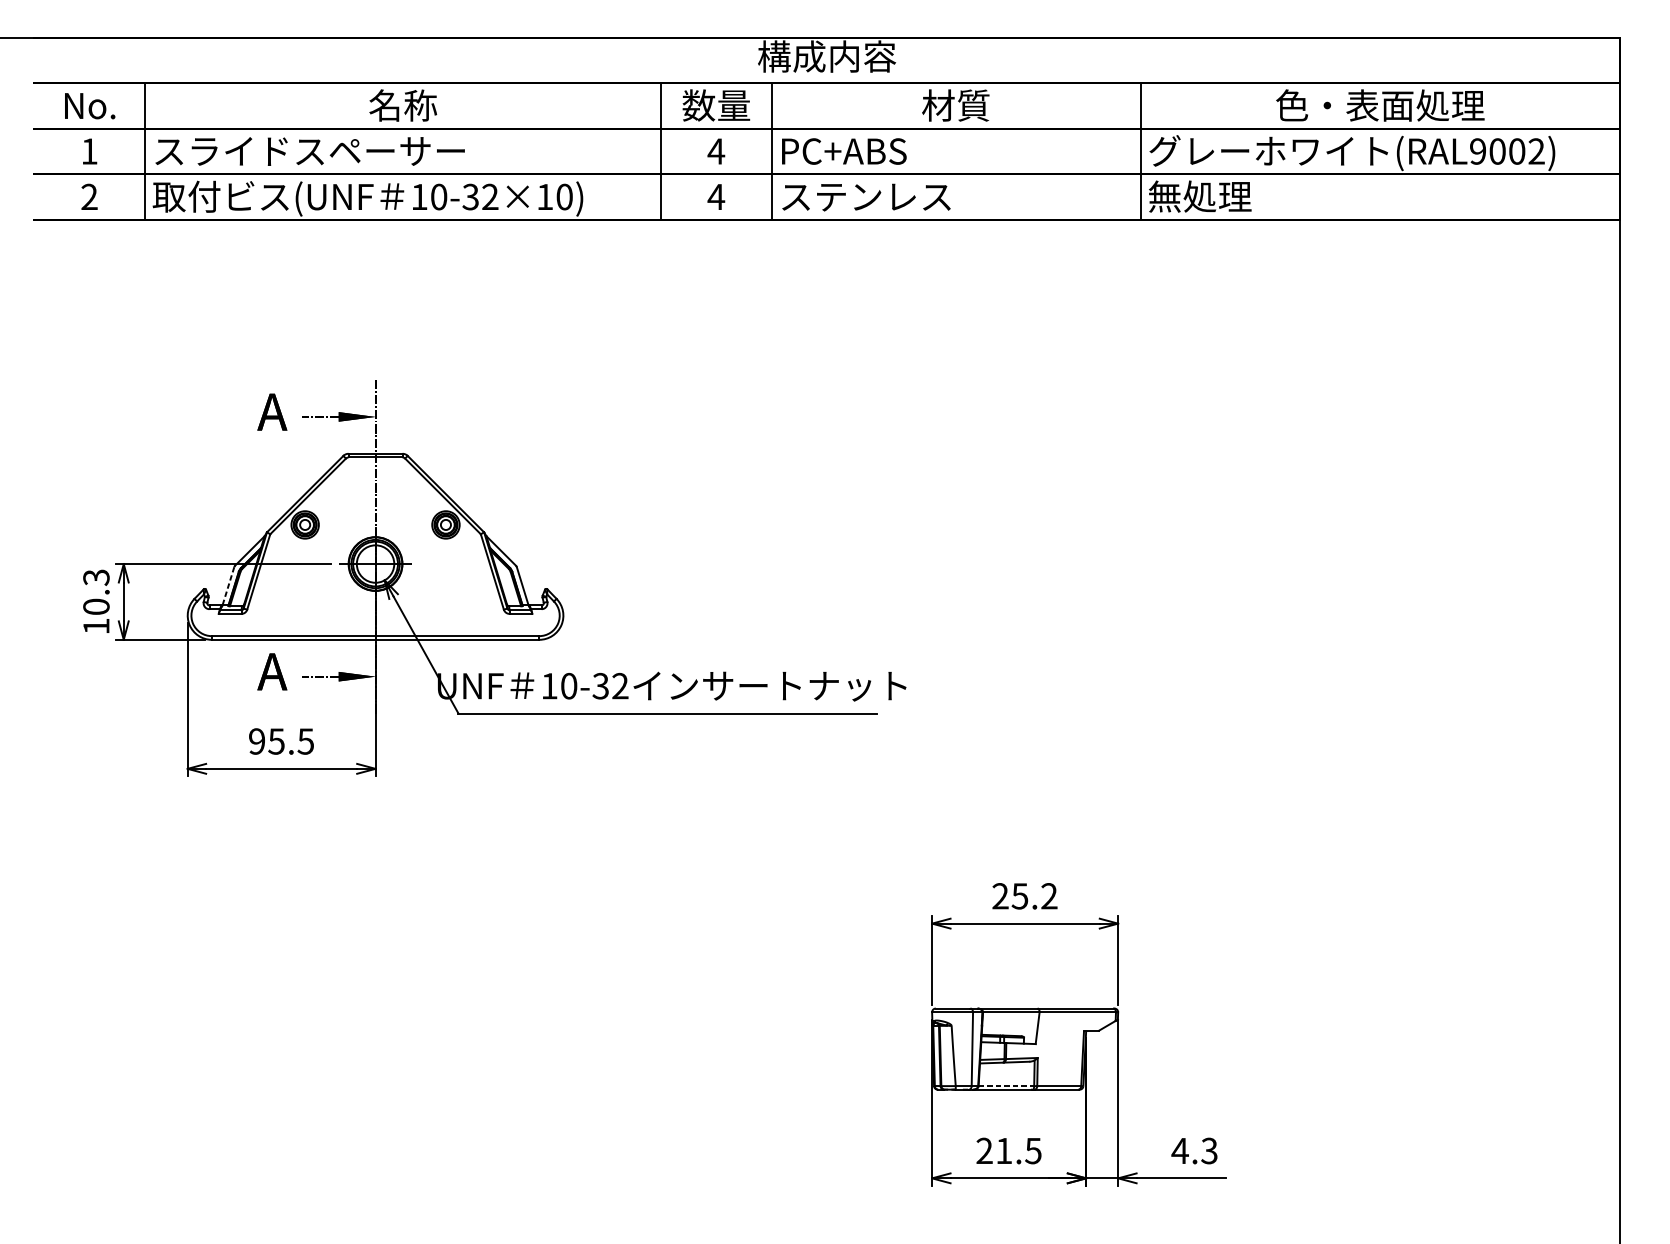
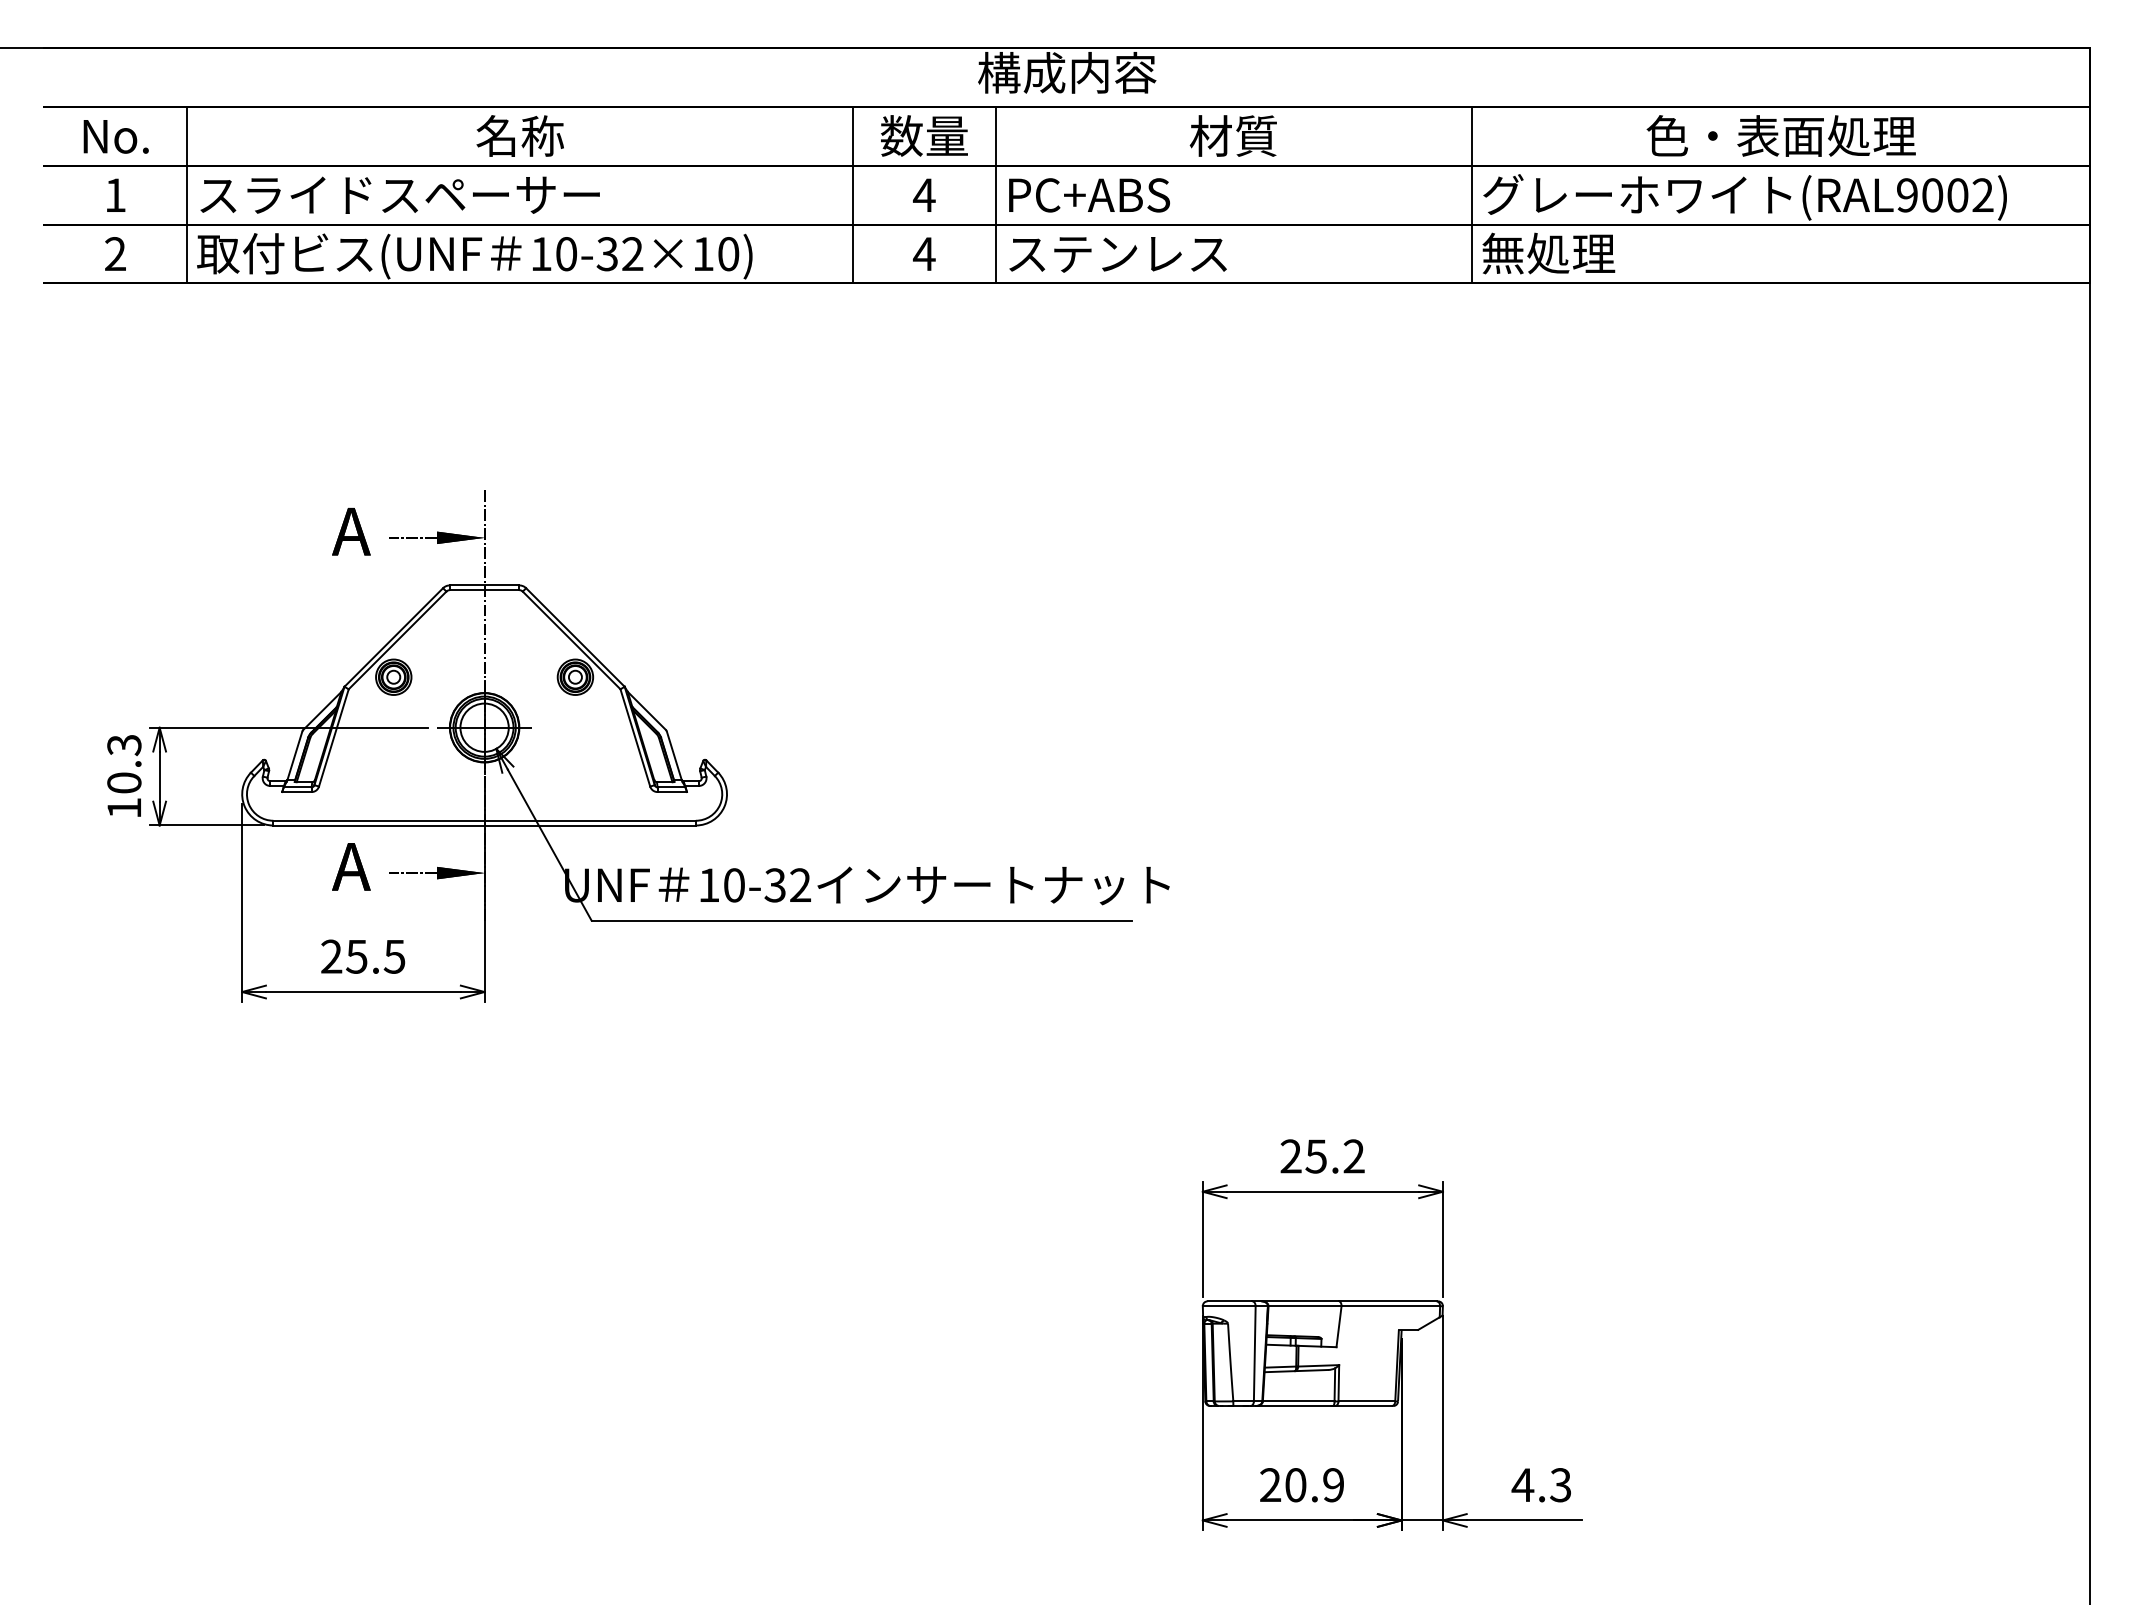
line: (228, 586) -> (294, 756), dashed -> solid
text: (256, 741) -> (331, 956), 95.5 -> 25.5
line: (1006, 1086) -> (1298, 1401), dashed -> solid
text: (1018, 1151) -> (1314, 1485), 21.5 -> 20.9

